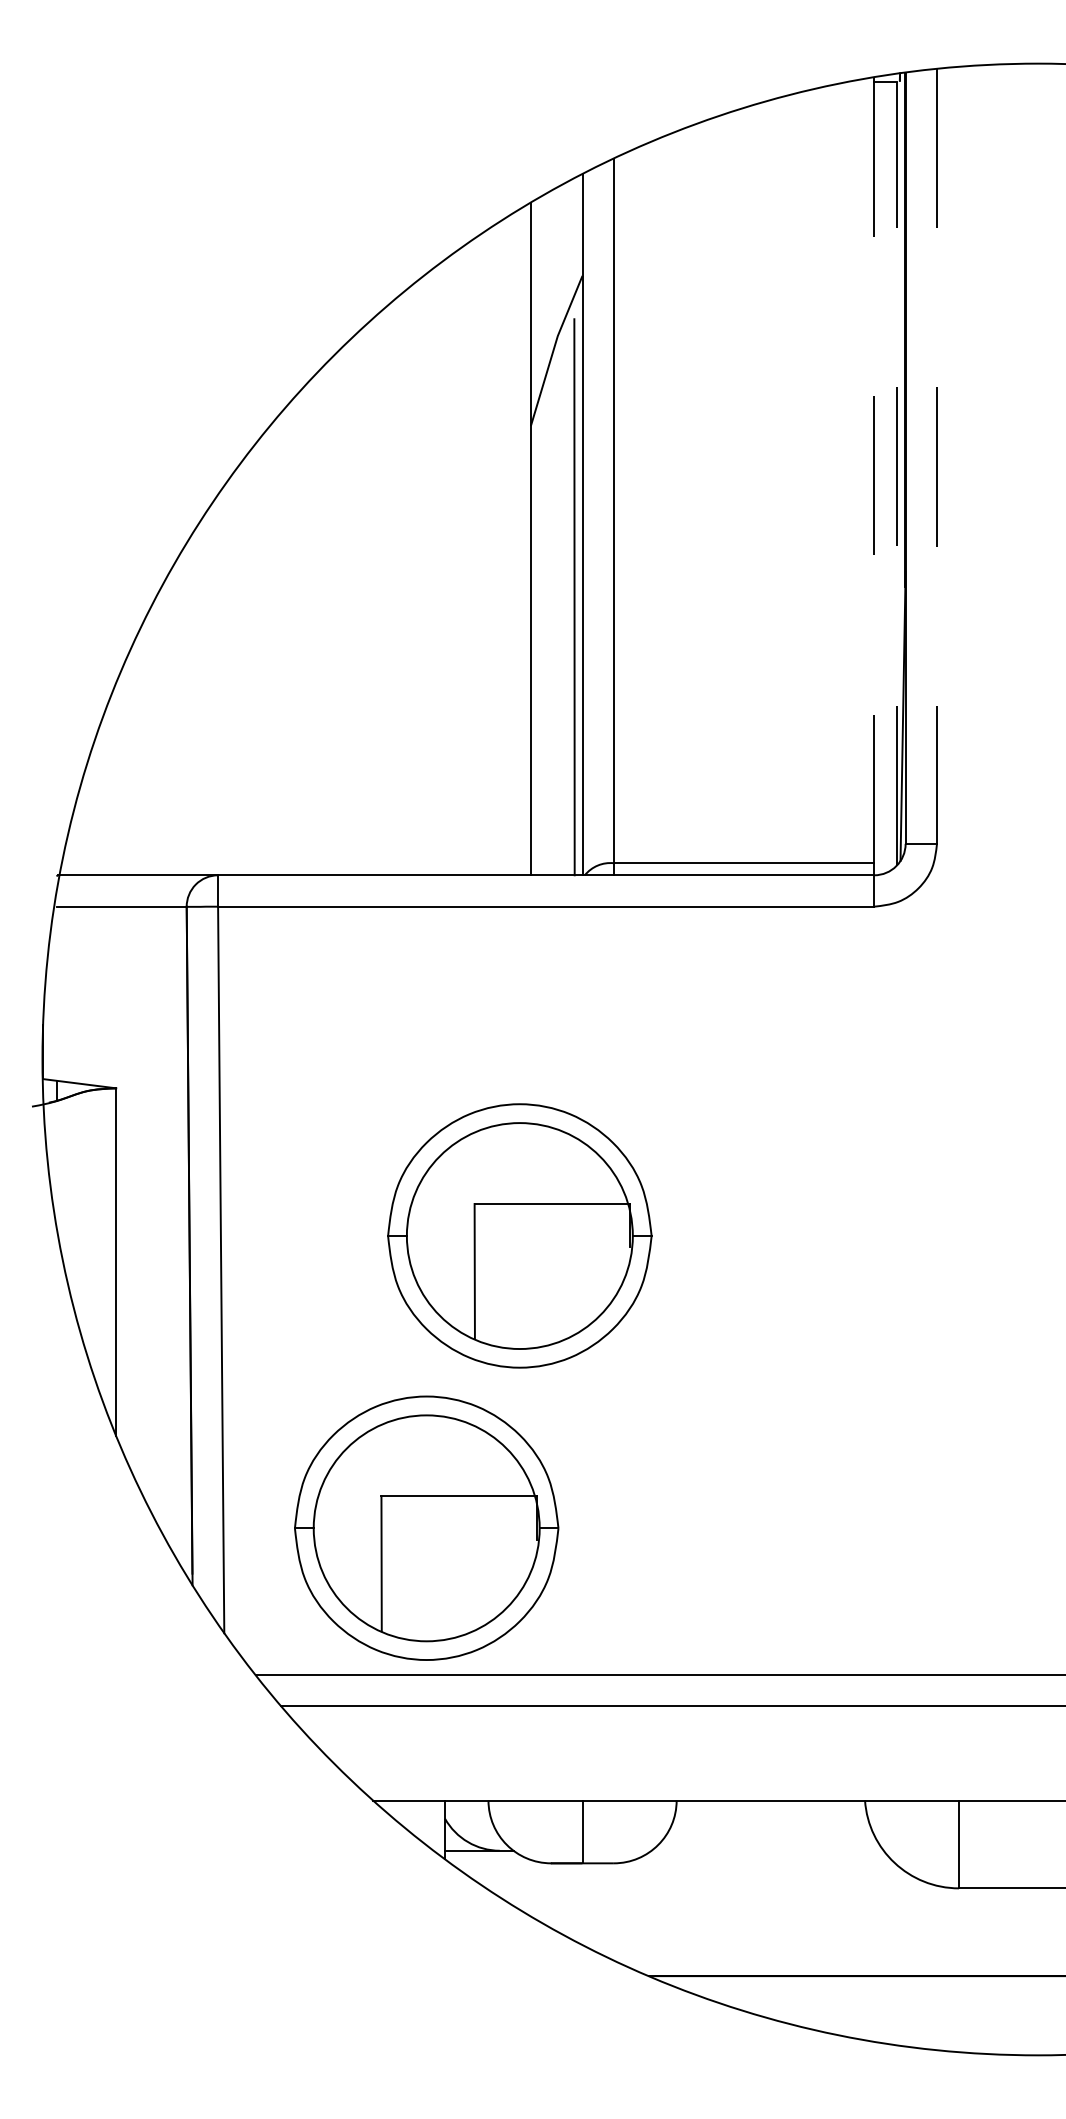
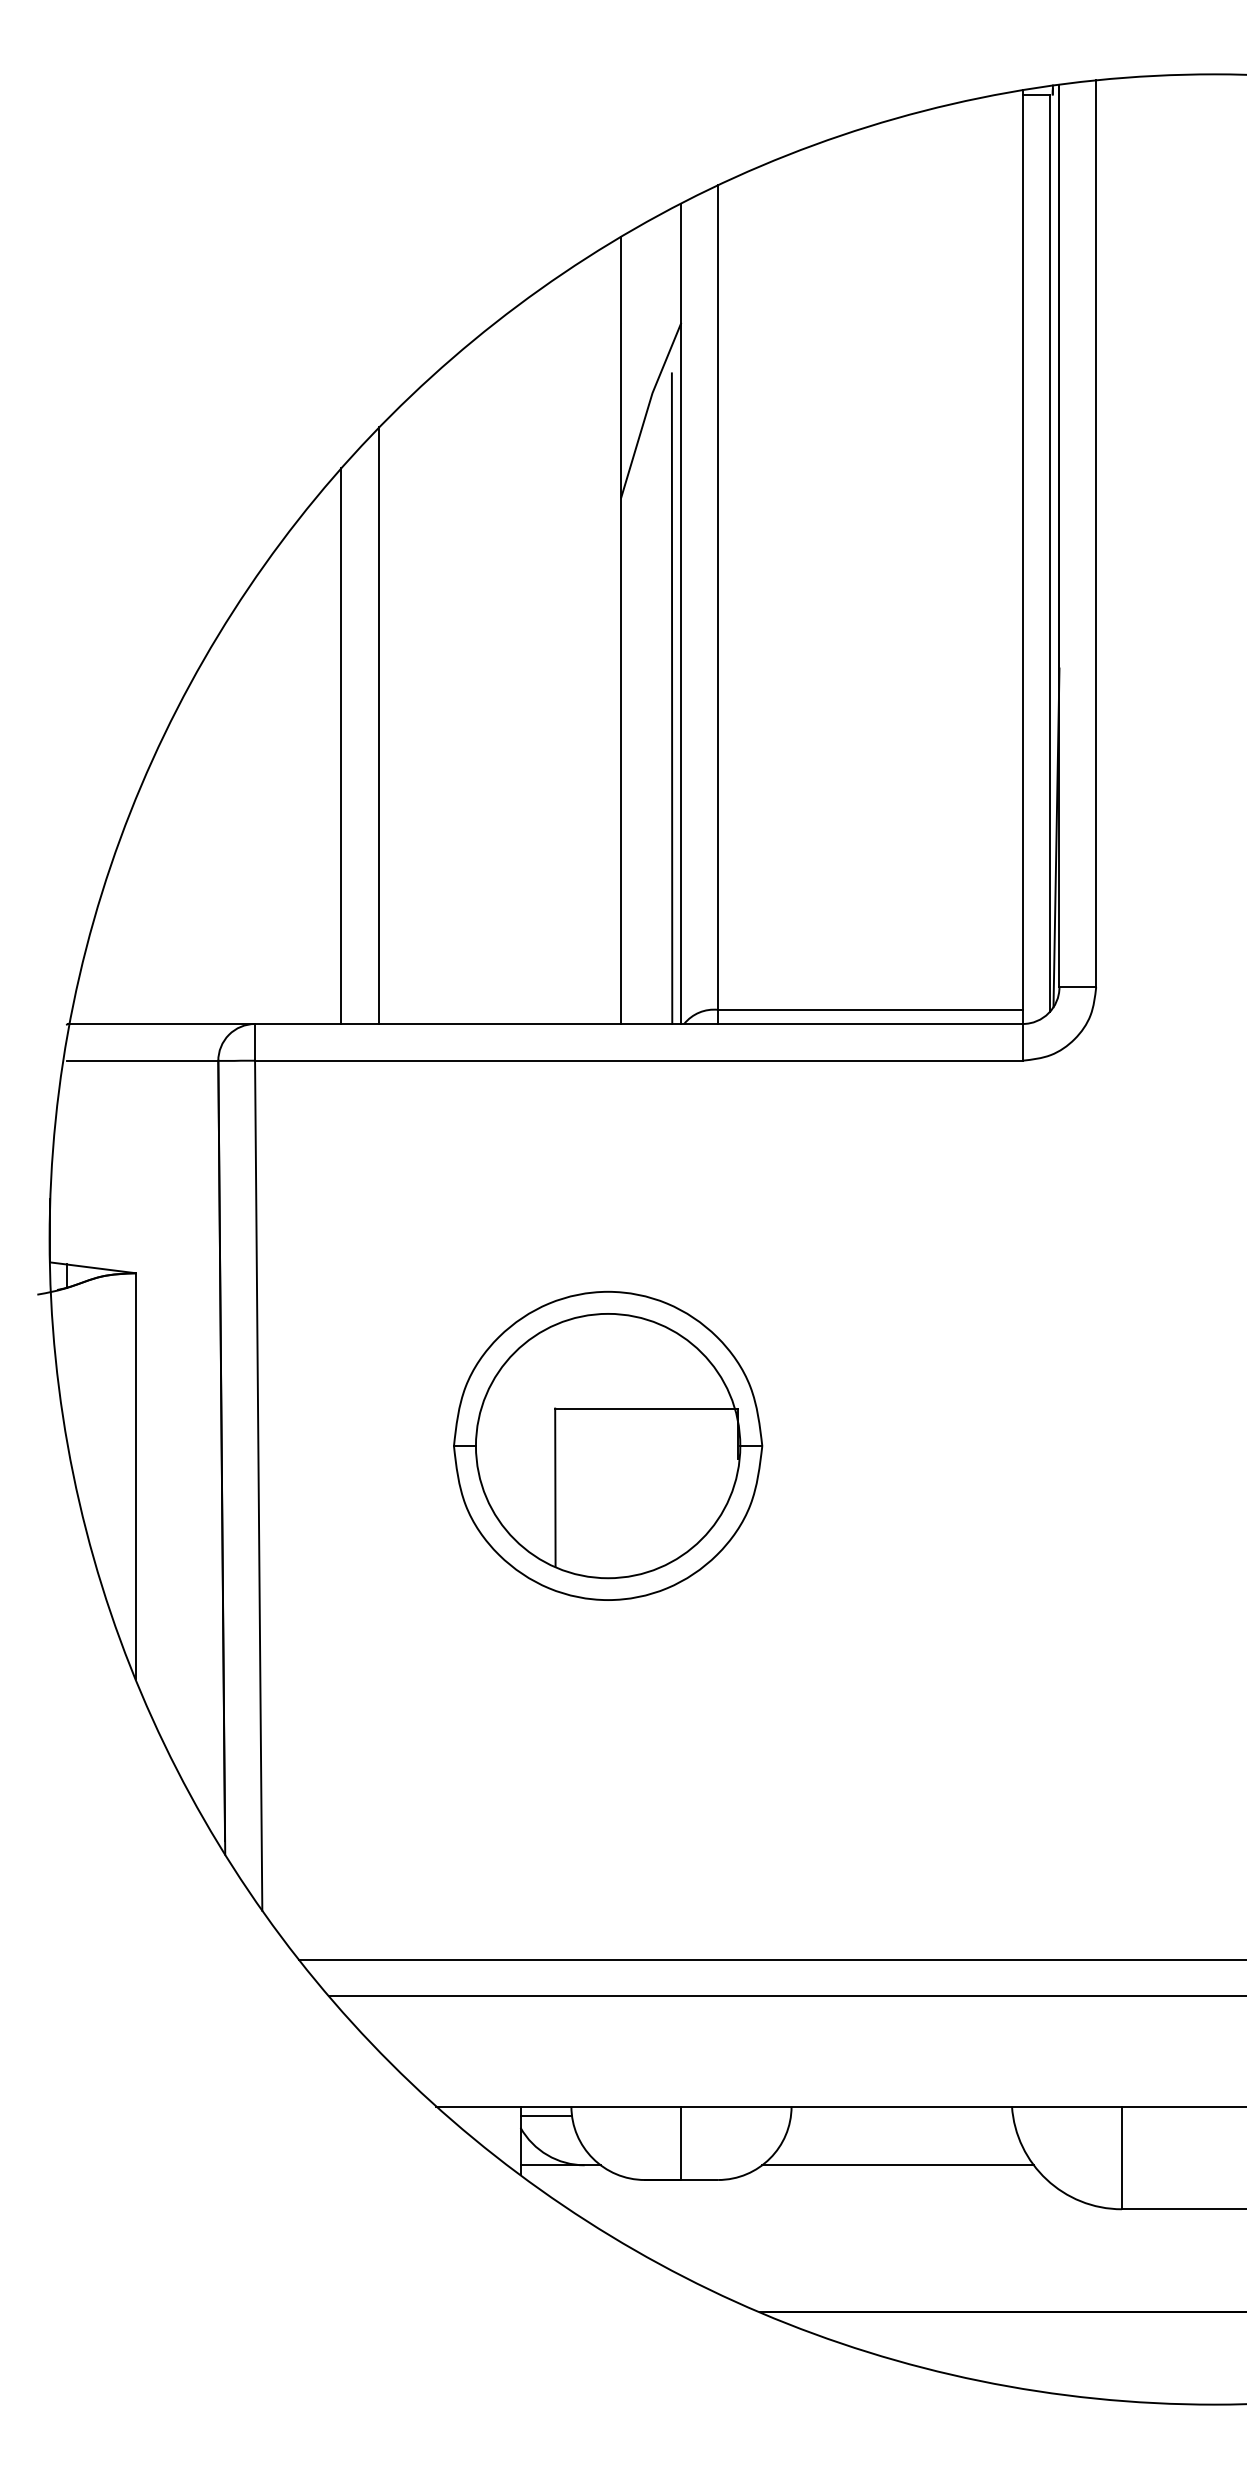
line: (937, 456) -> (1096, 534), dashed -> solid
line: (874, 470) -> (1022, 550), dashed -> solid
line: (897, 473) -> (1049, 553), dashed -> solid
line: (324, 620) -> (379, 725), added
line: (291, 638) -> (341, 746), added
part: (427, 1527) -> (499, 1787), removed
line: (466, 1809) -> (545, 2116), added
line: (767, 1850) -> (897, 2165), added

